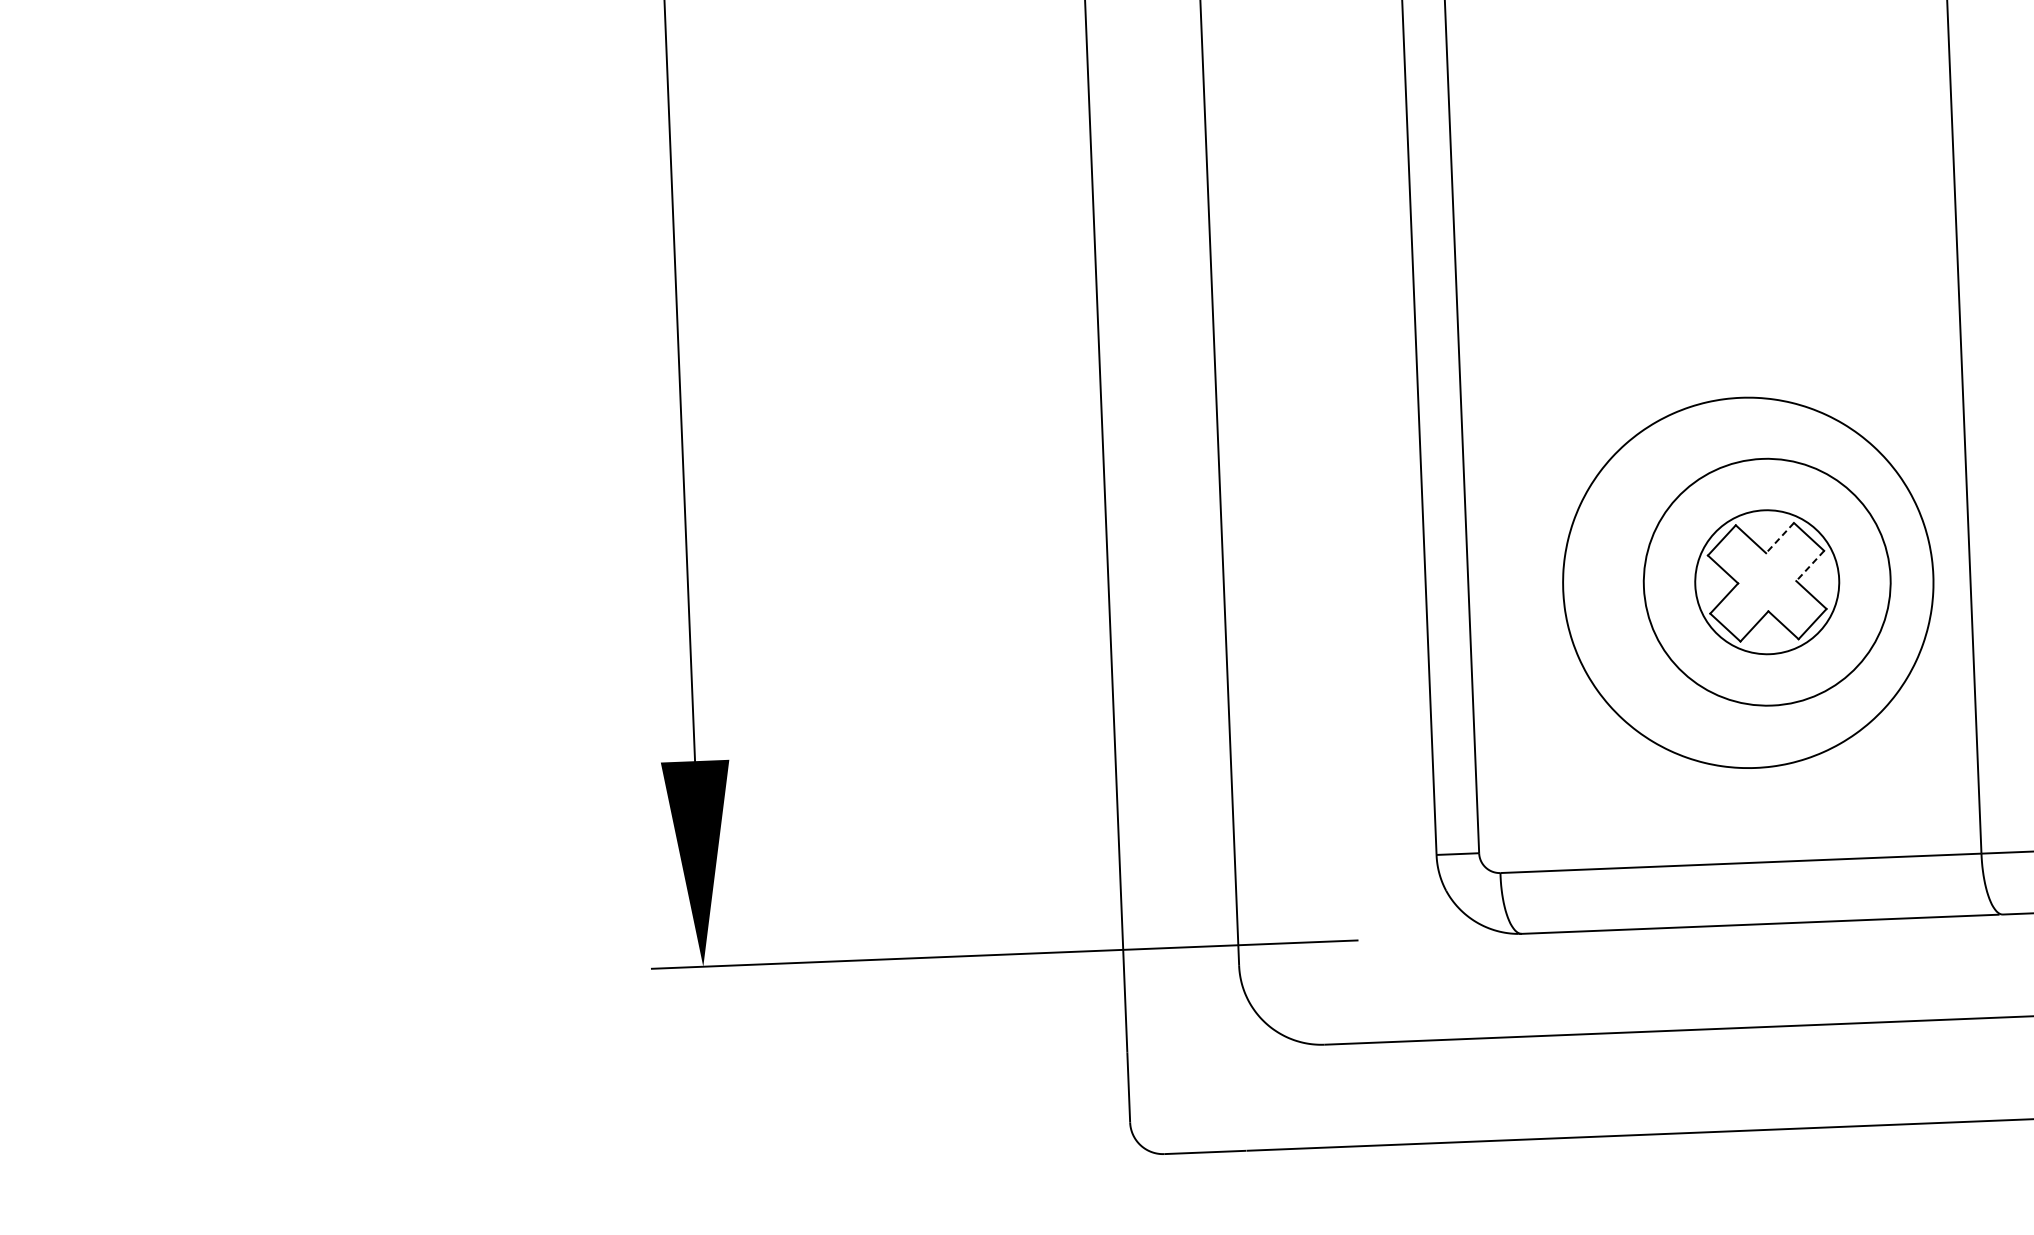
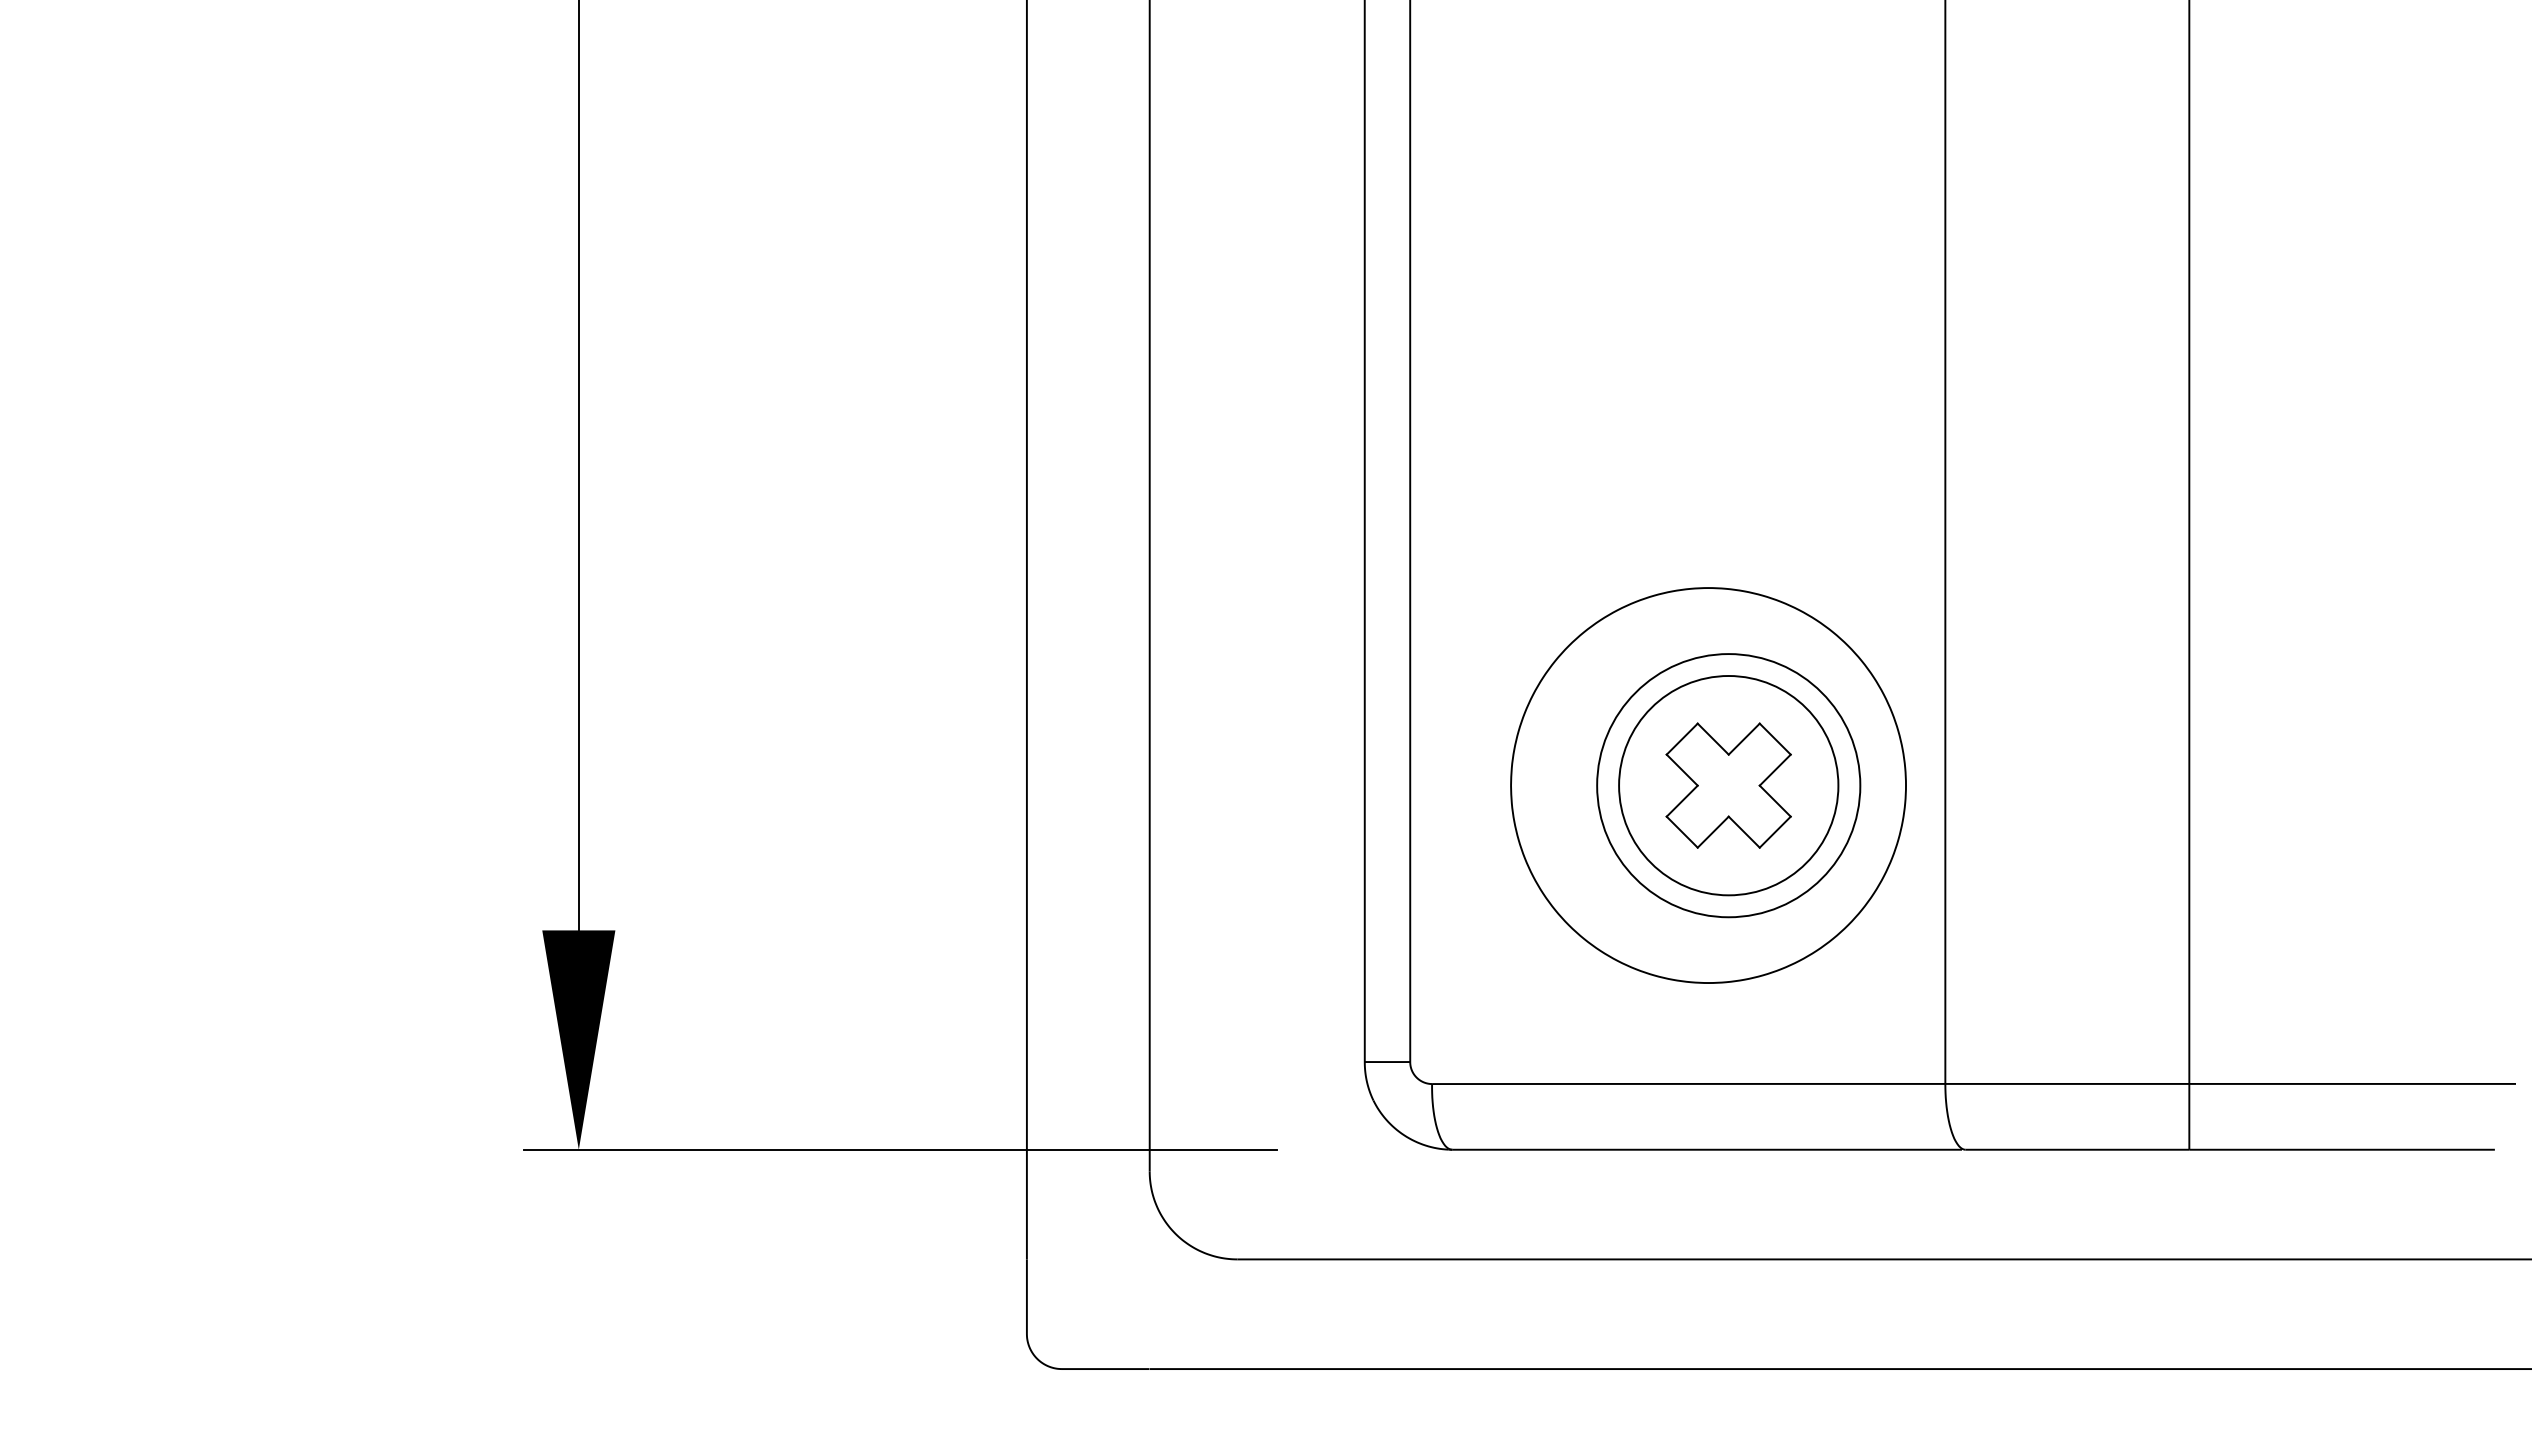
line: (1780, 538) -> (1744, 739), dashed -> solid
line: (1810, 566) -> (1775, 770), dashed -> solid
circle: (1767, 582) -> (1728, 785), size x1.43

